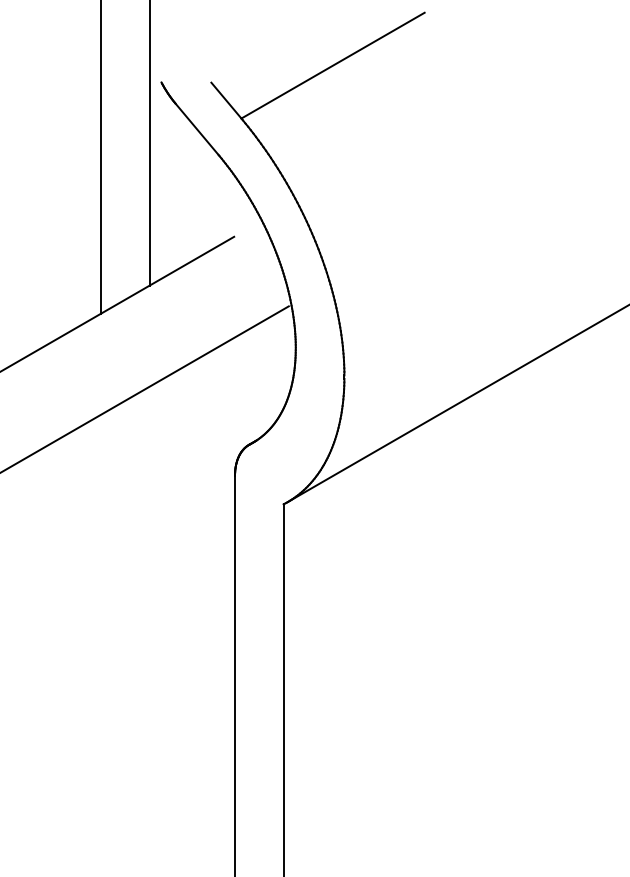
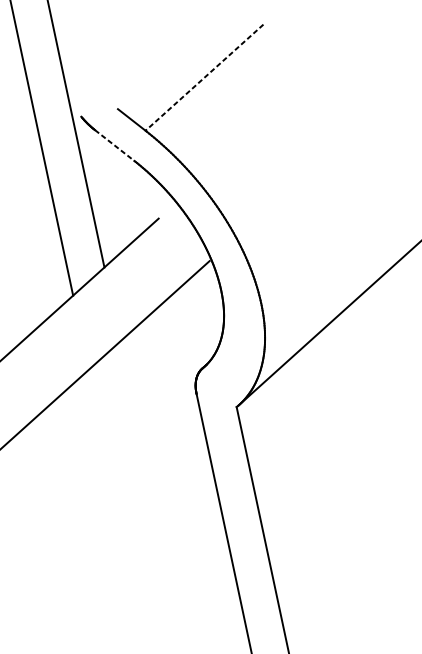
line: (333, 65) -> (204, 77), solid -> dashed
line: (197, 129) -> (115, 145), solid -> dashed

